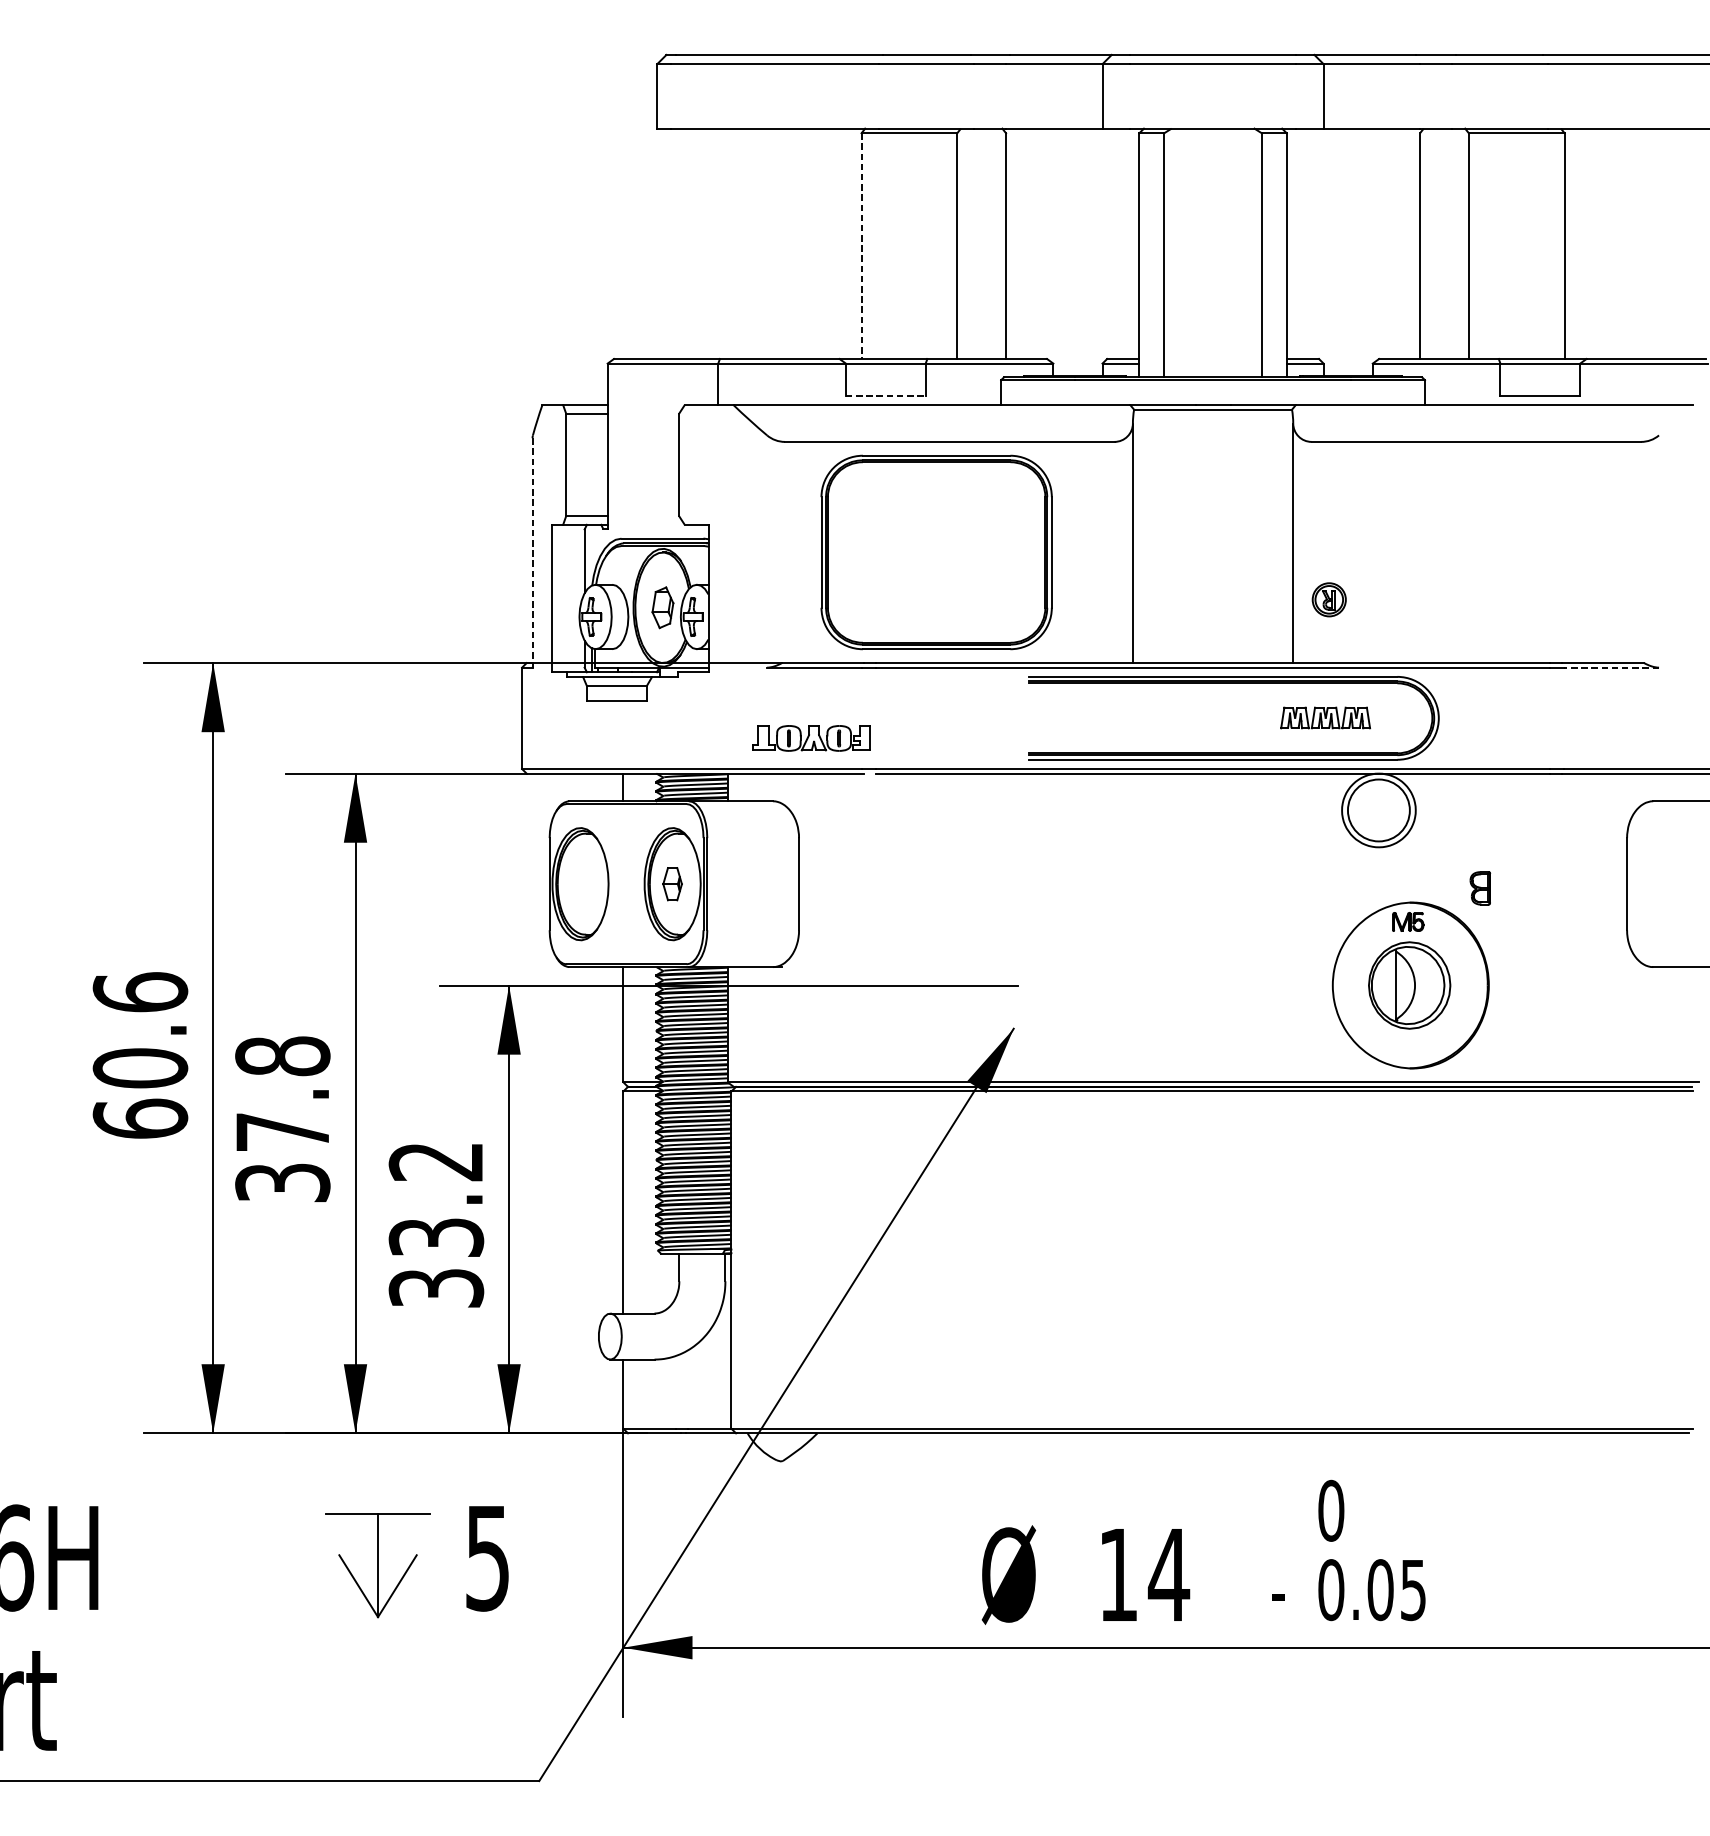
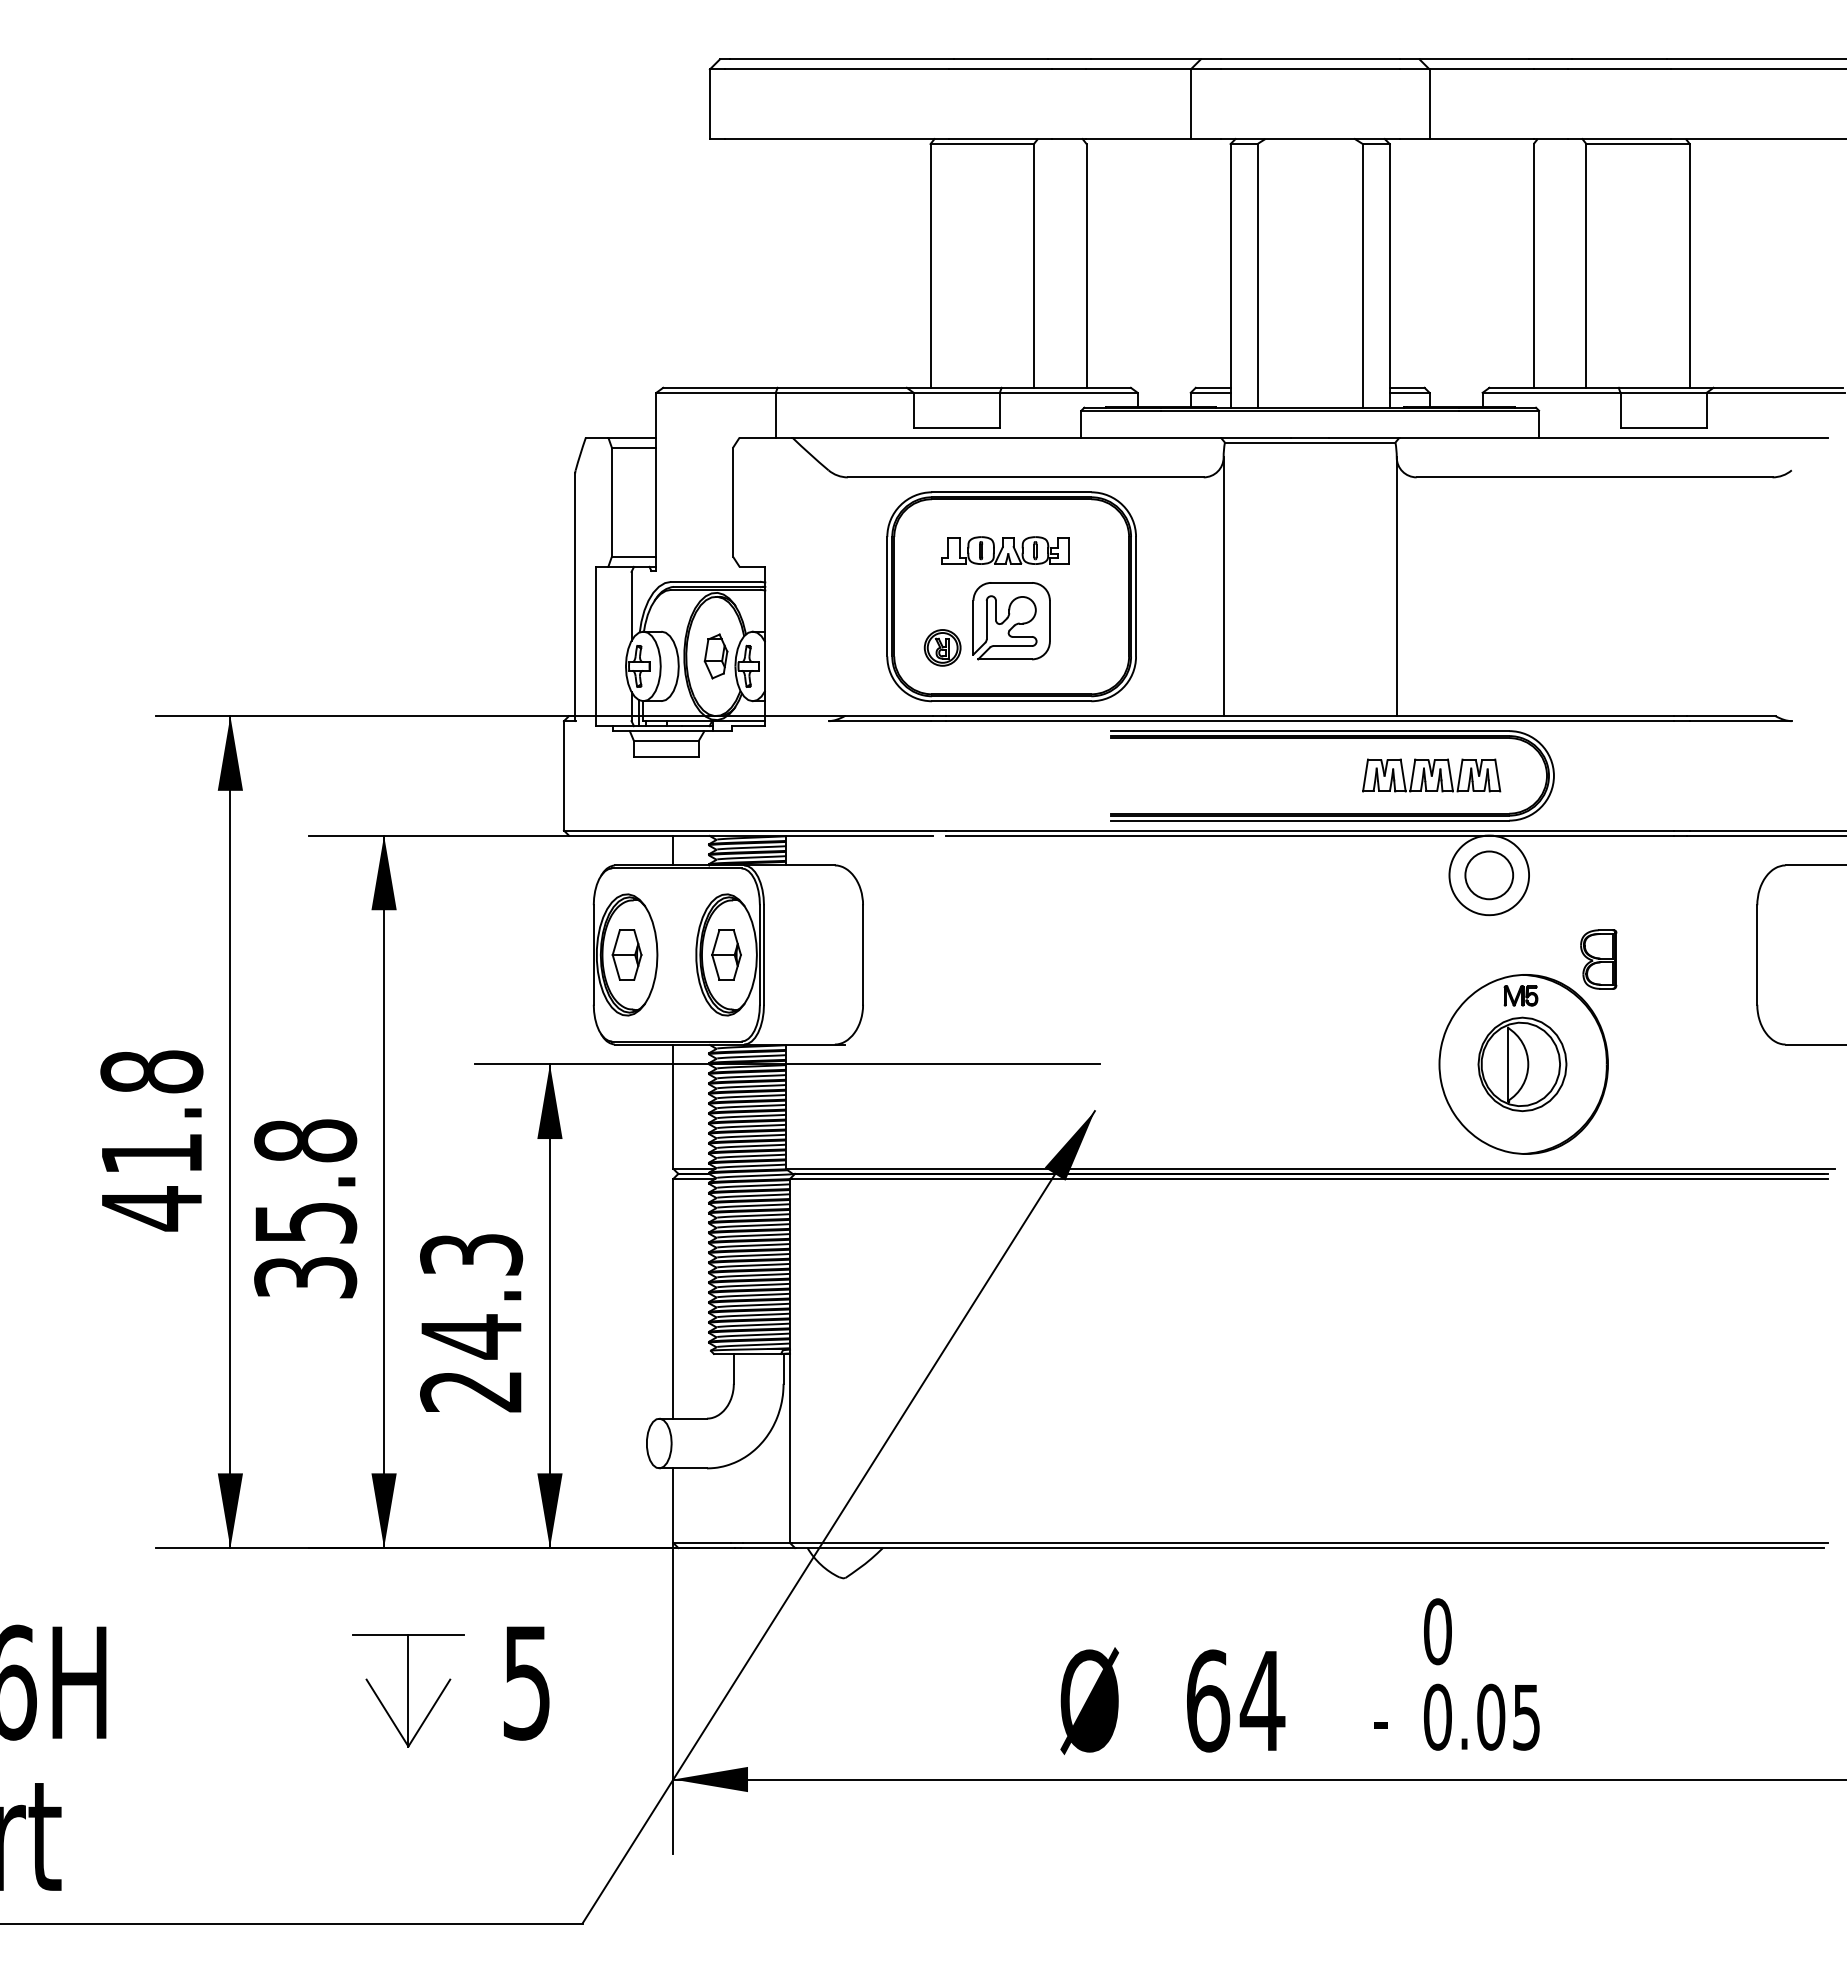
line: (861, 245) -> (930, 265), dashed -> solid
line: (886, 395) -> (957, 427), dashed -> solid
line: (532, 553) -> (575, 597), dashed -> solid
part: (936, 575) -> (1011, 621), added
part: (1329, 599) -> (942, 647), moved
line: (1611, 667) -> (1740, 721), dashed -> solid
part: (1325, 717) -> (1431, 775), size x1.43
part: (811, 738) -> (1005, 550), moved
circle: (1379, 810) -> (1489, 875), size x0.71
part: (579, 883) -> (626, 954), added
part: (672, 883) -> (726, 954), size x1.43
part: (1480, 888) -> (1598, 959), size x1.67
text: (140, 1055) -> (151, 1140), 60.6 -> 41.8
text: (283, 1131) -> (306, 1222), 37.8 -> 35.8
text: (436, 1225) -> (471, 1323), 33.2 -> 24.3
text: (1118, 1574) -> (1208, 1700), 14 -> 64

